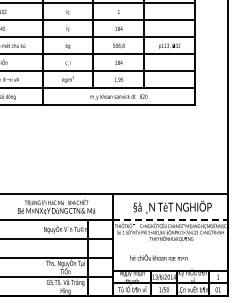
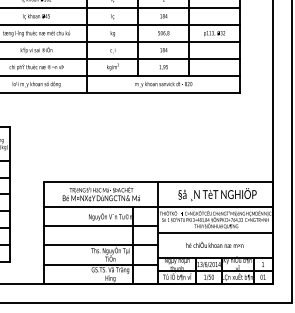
line: (170, 220) -> (215, 207), dashed -> solid
line: (170, 245) -> (215, 232), added
text: (158, 257) -> (214, 244), moved

